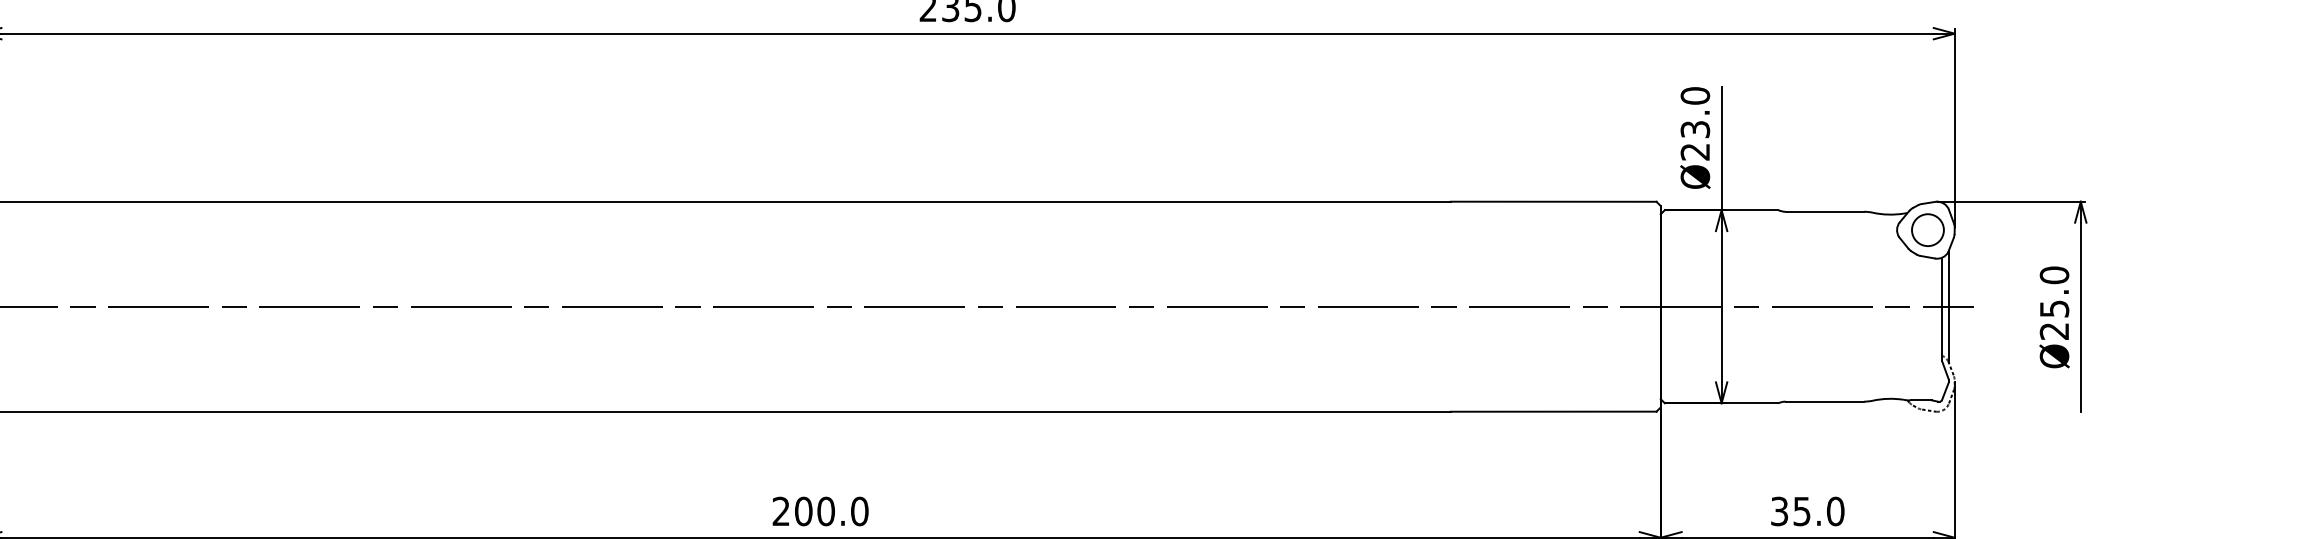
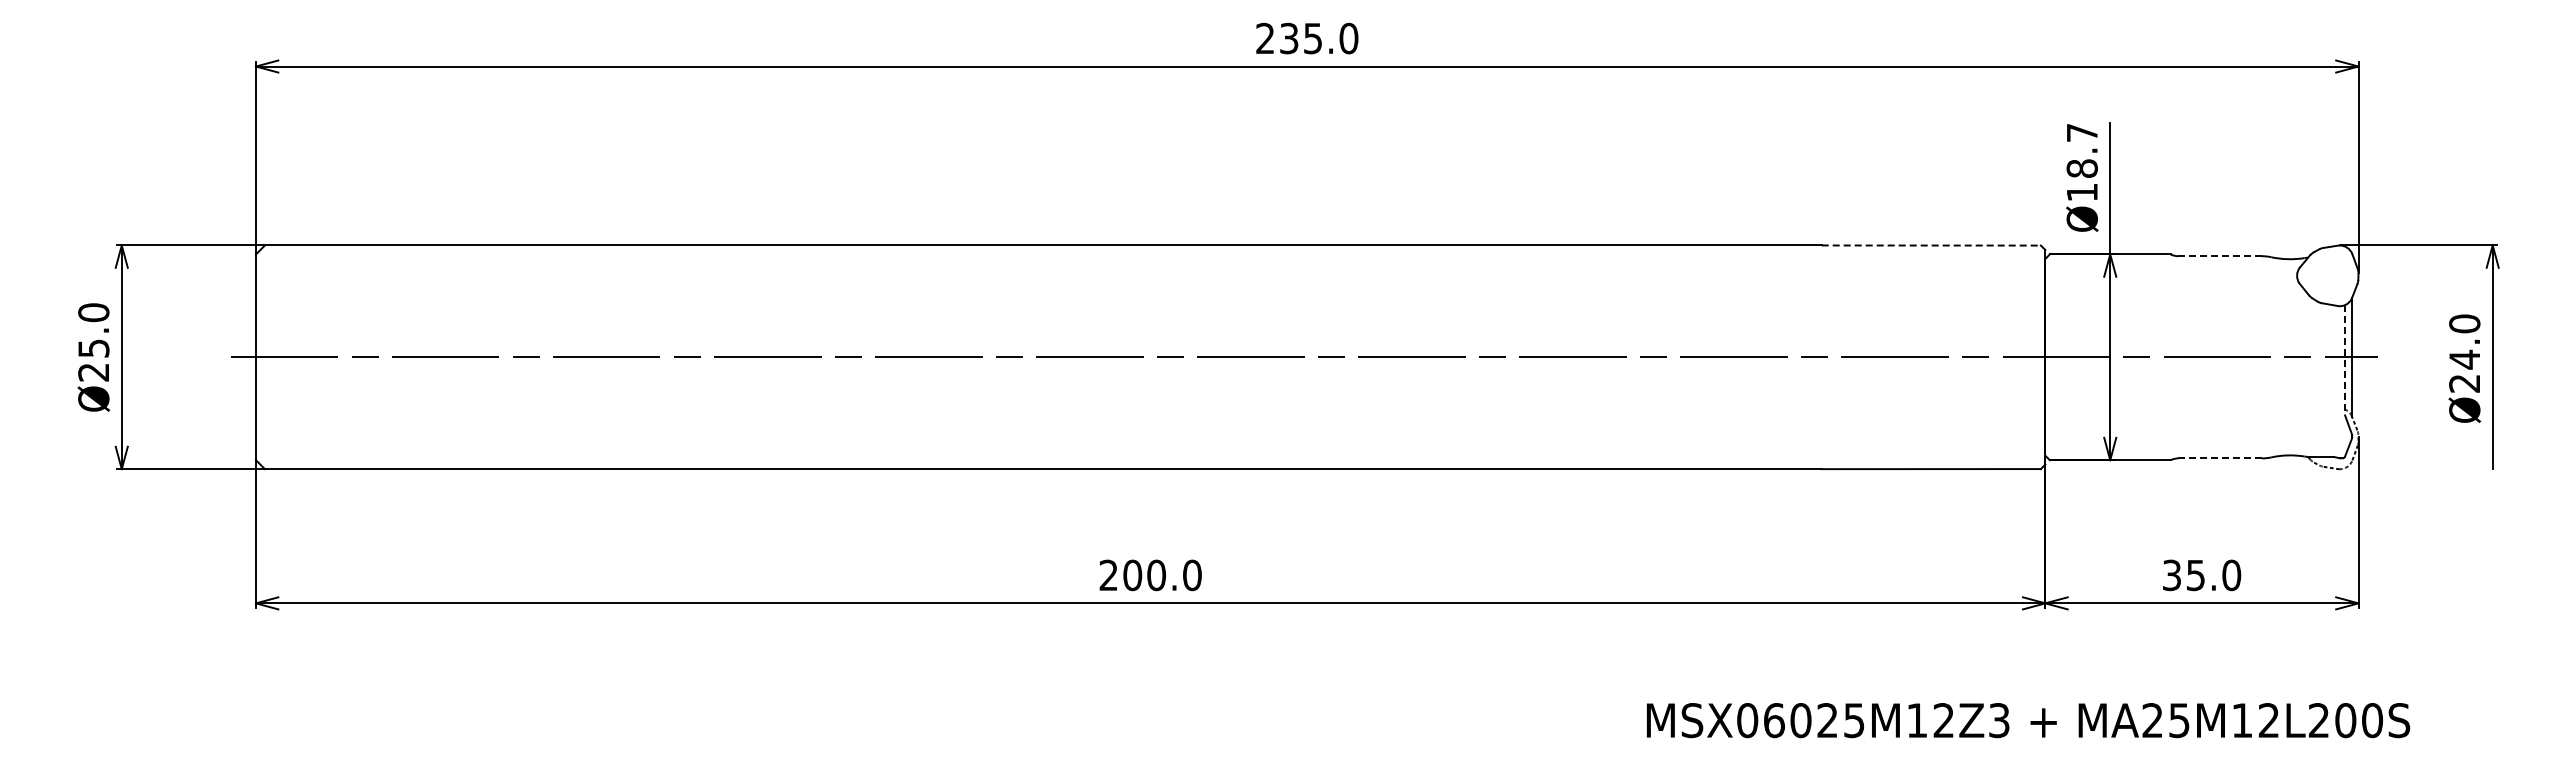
text: (1694, 123) -> (2081, 162), Ø23.0 -> Ø18.7
line: (1553, 201) -> (1931, 245), solid -> dashed
line: (1825, 212) -> (2220, 256), solid -> dashed
circle: (1927, 229) -> (2329, 275), removed
text: (2054, 308) -> (2464, 359), Ø25.0 -> Ø24.0
line: (1942, 309) -> (2345, 360), solid -> dashed
line: (1825, 401) -> (2220, 458), solid -> dashed

